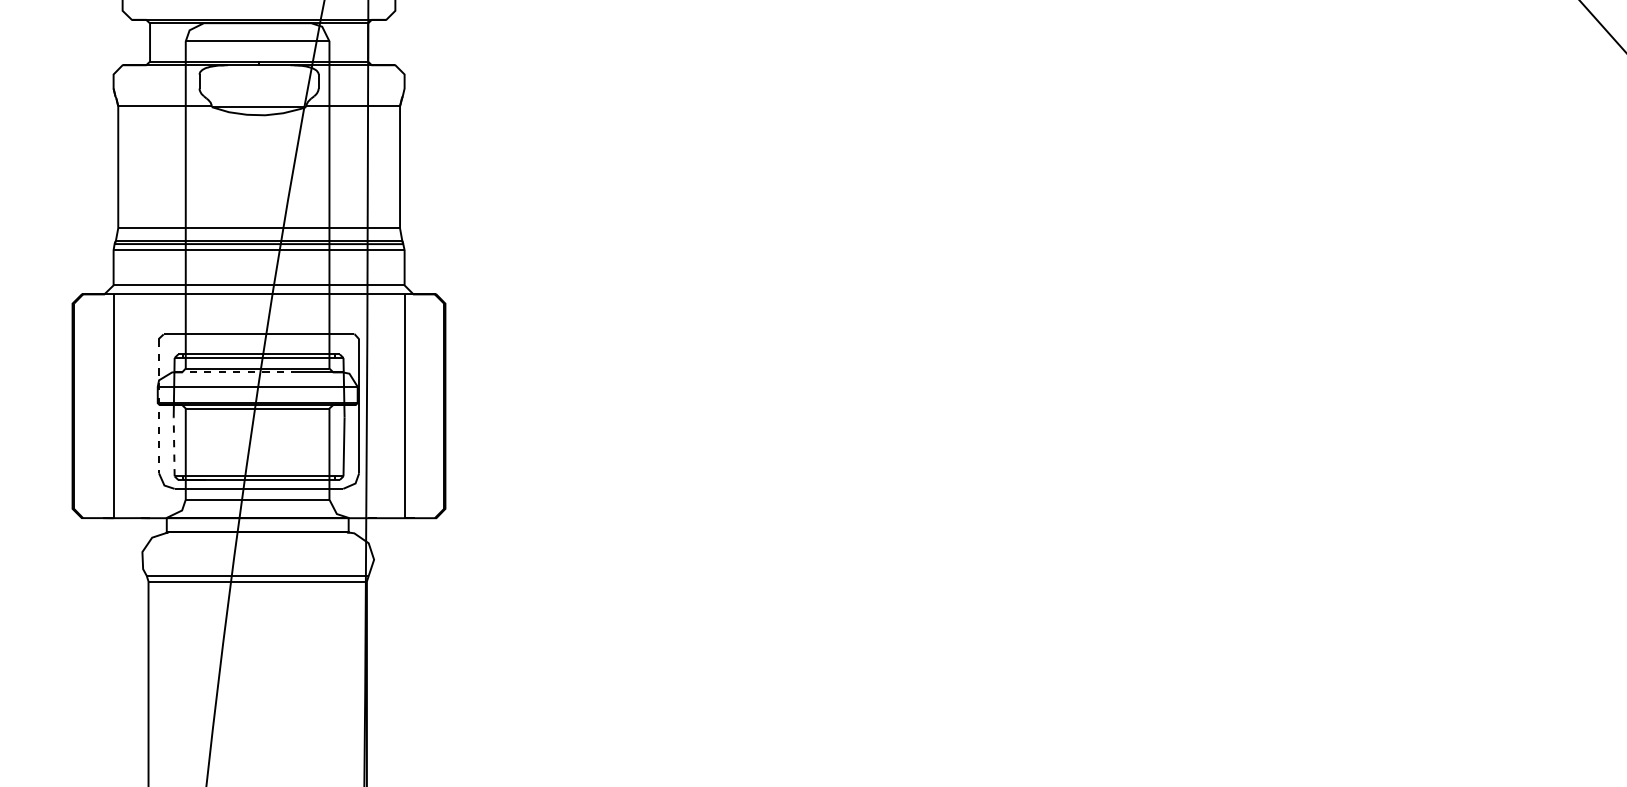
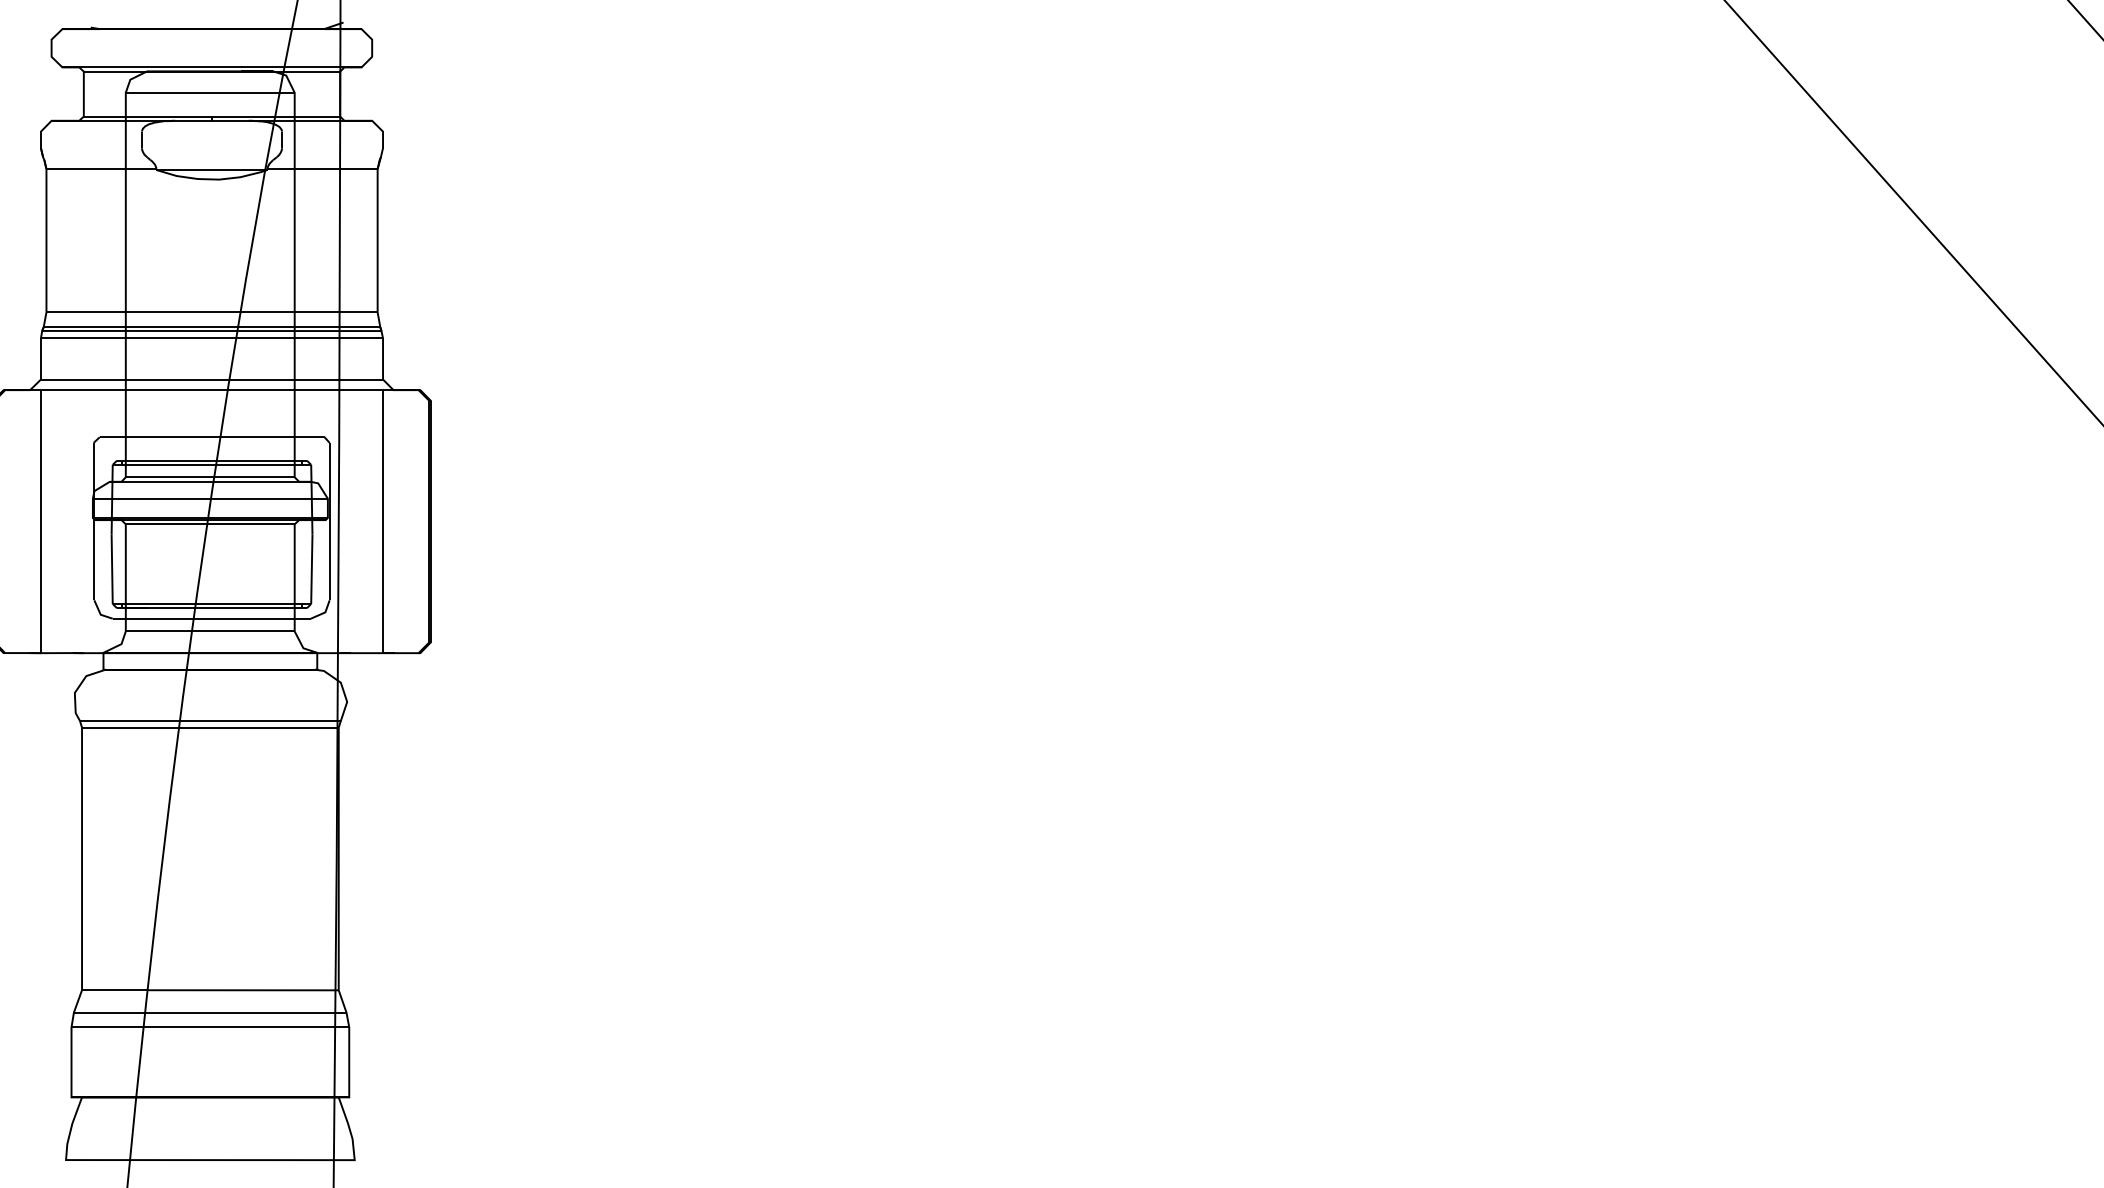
line: (234, 372) -> (183, 481), dashed -> solid
line: (159, 406) -> (94, 521), dashed -> solid
line: (174, 447) -> (112, 569), dashed -> solid

